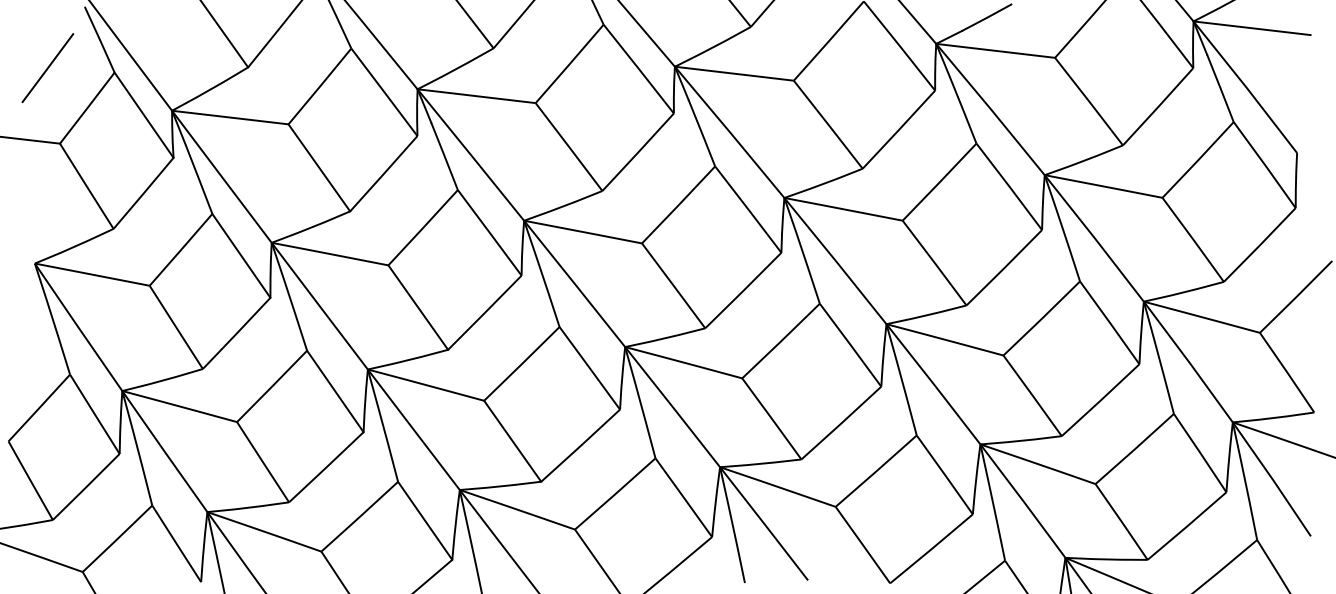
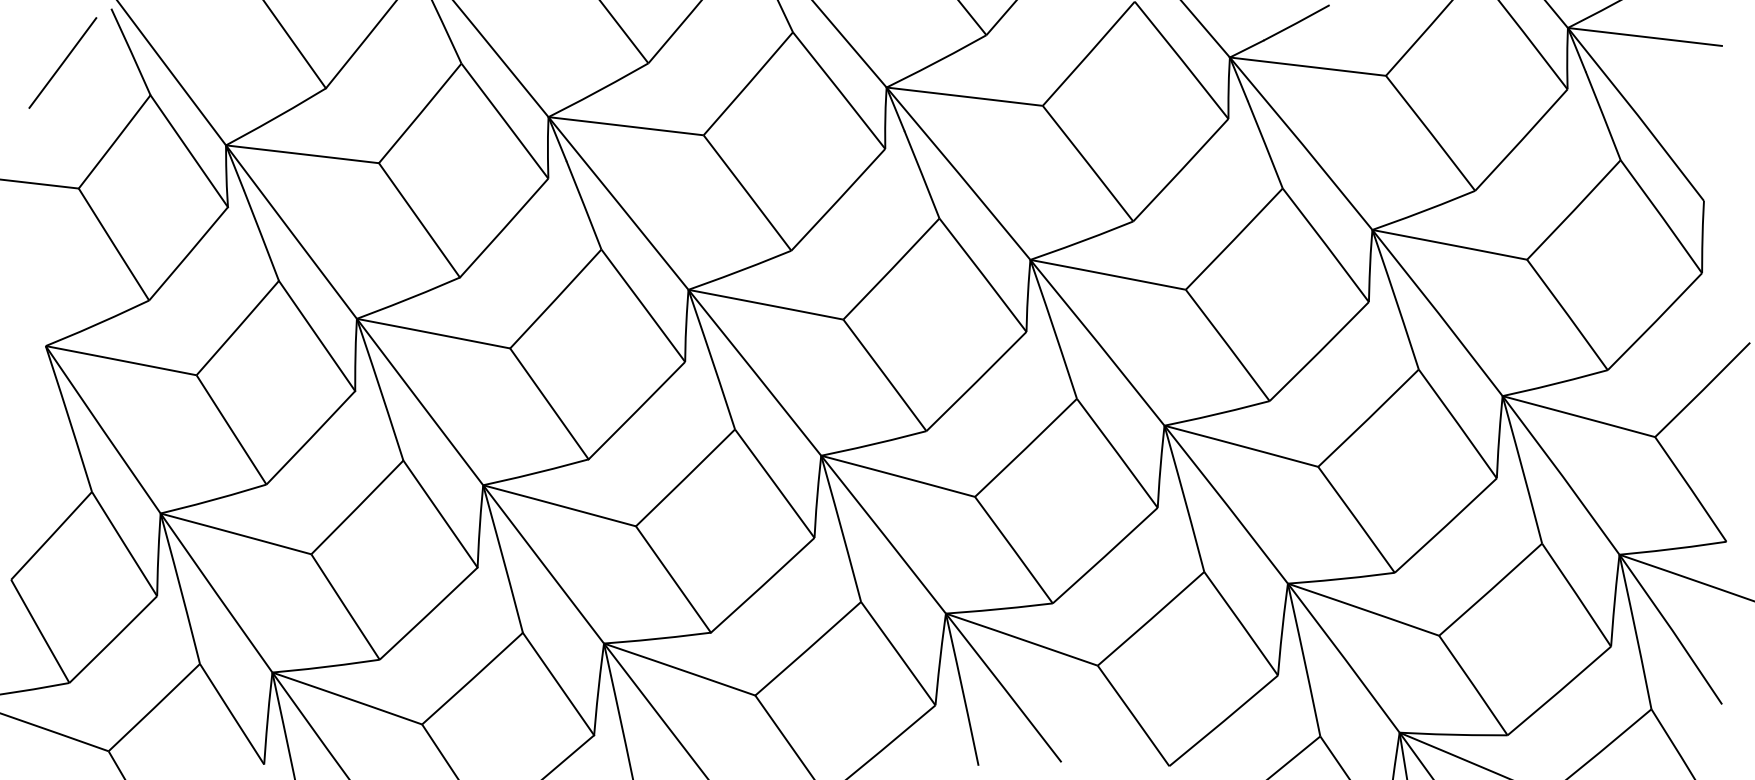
line: (47, 68) -> (62, 63), moved

